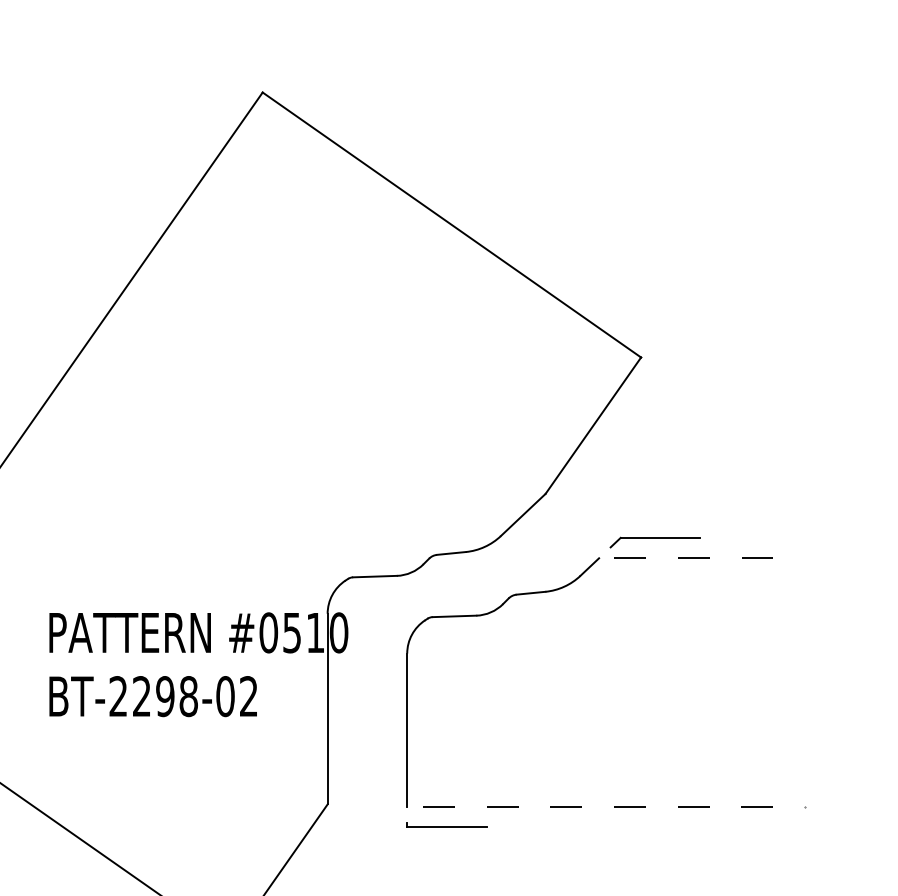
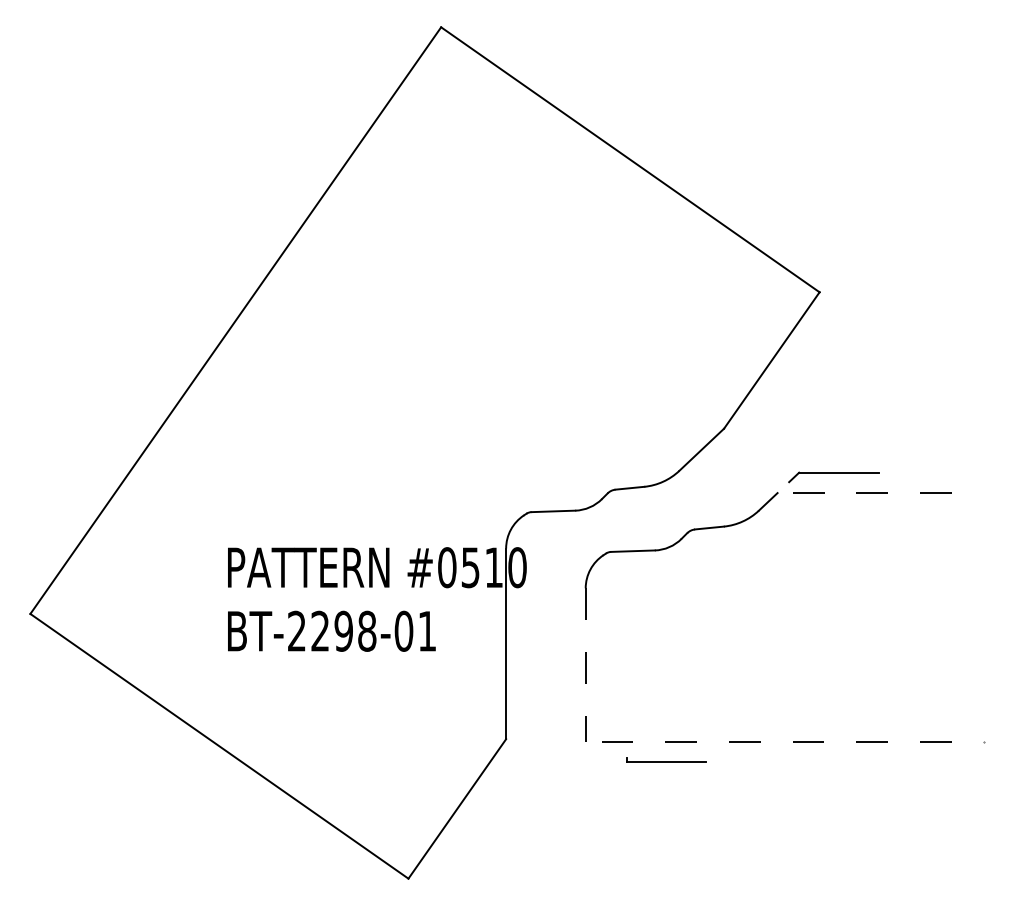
text: (248, 695) -> (426, 630), BT-2298-02 -> BT-2298-01
line: (407, 730) -> (585, 665), solid -> dashed
part: (447, 824) -> (666, 759), moved

